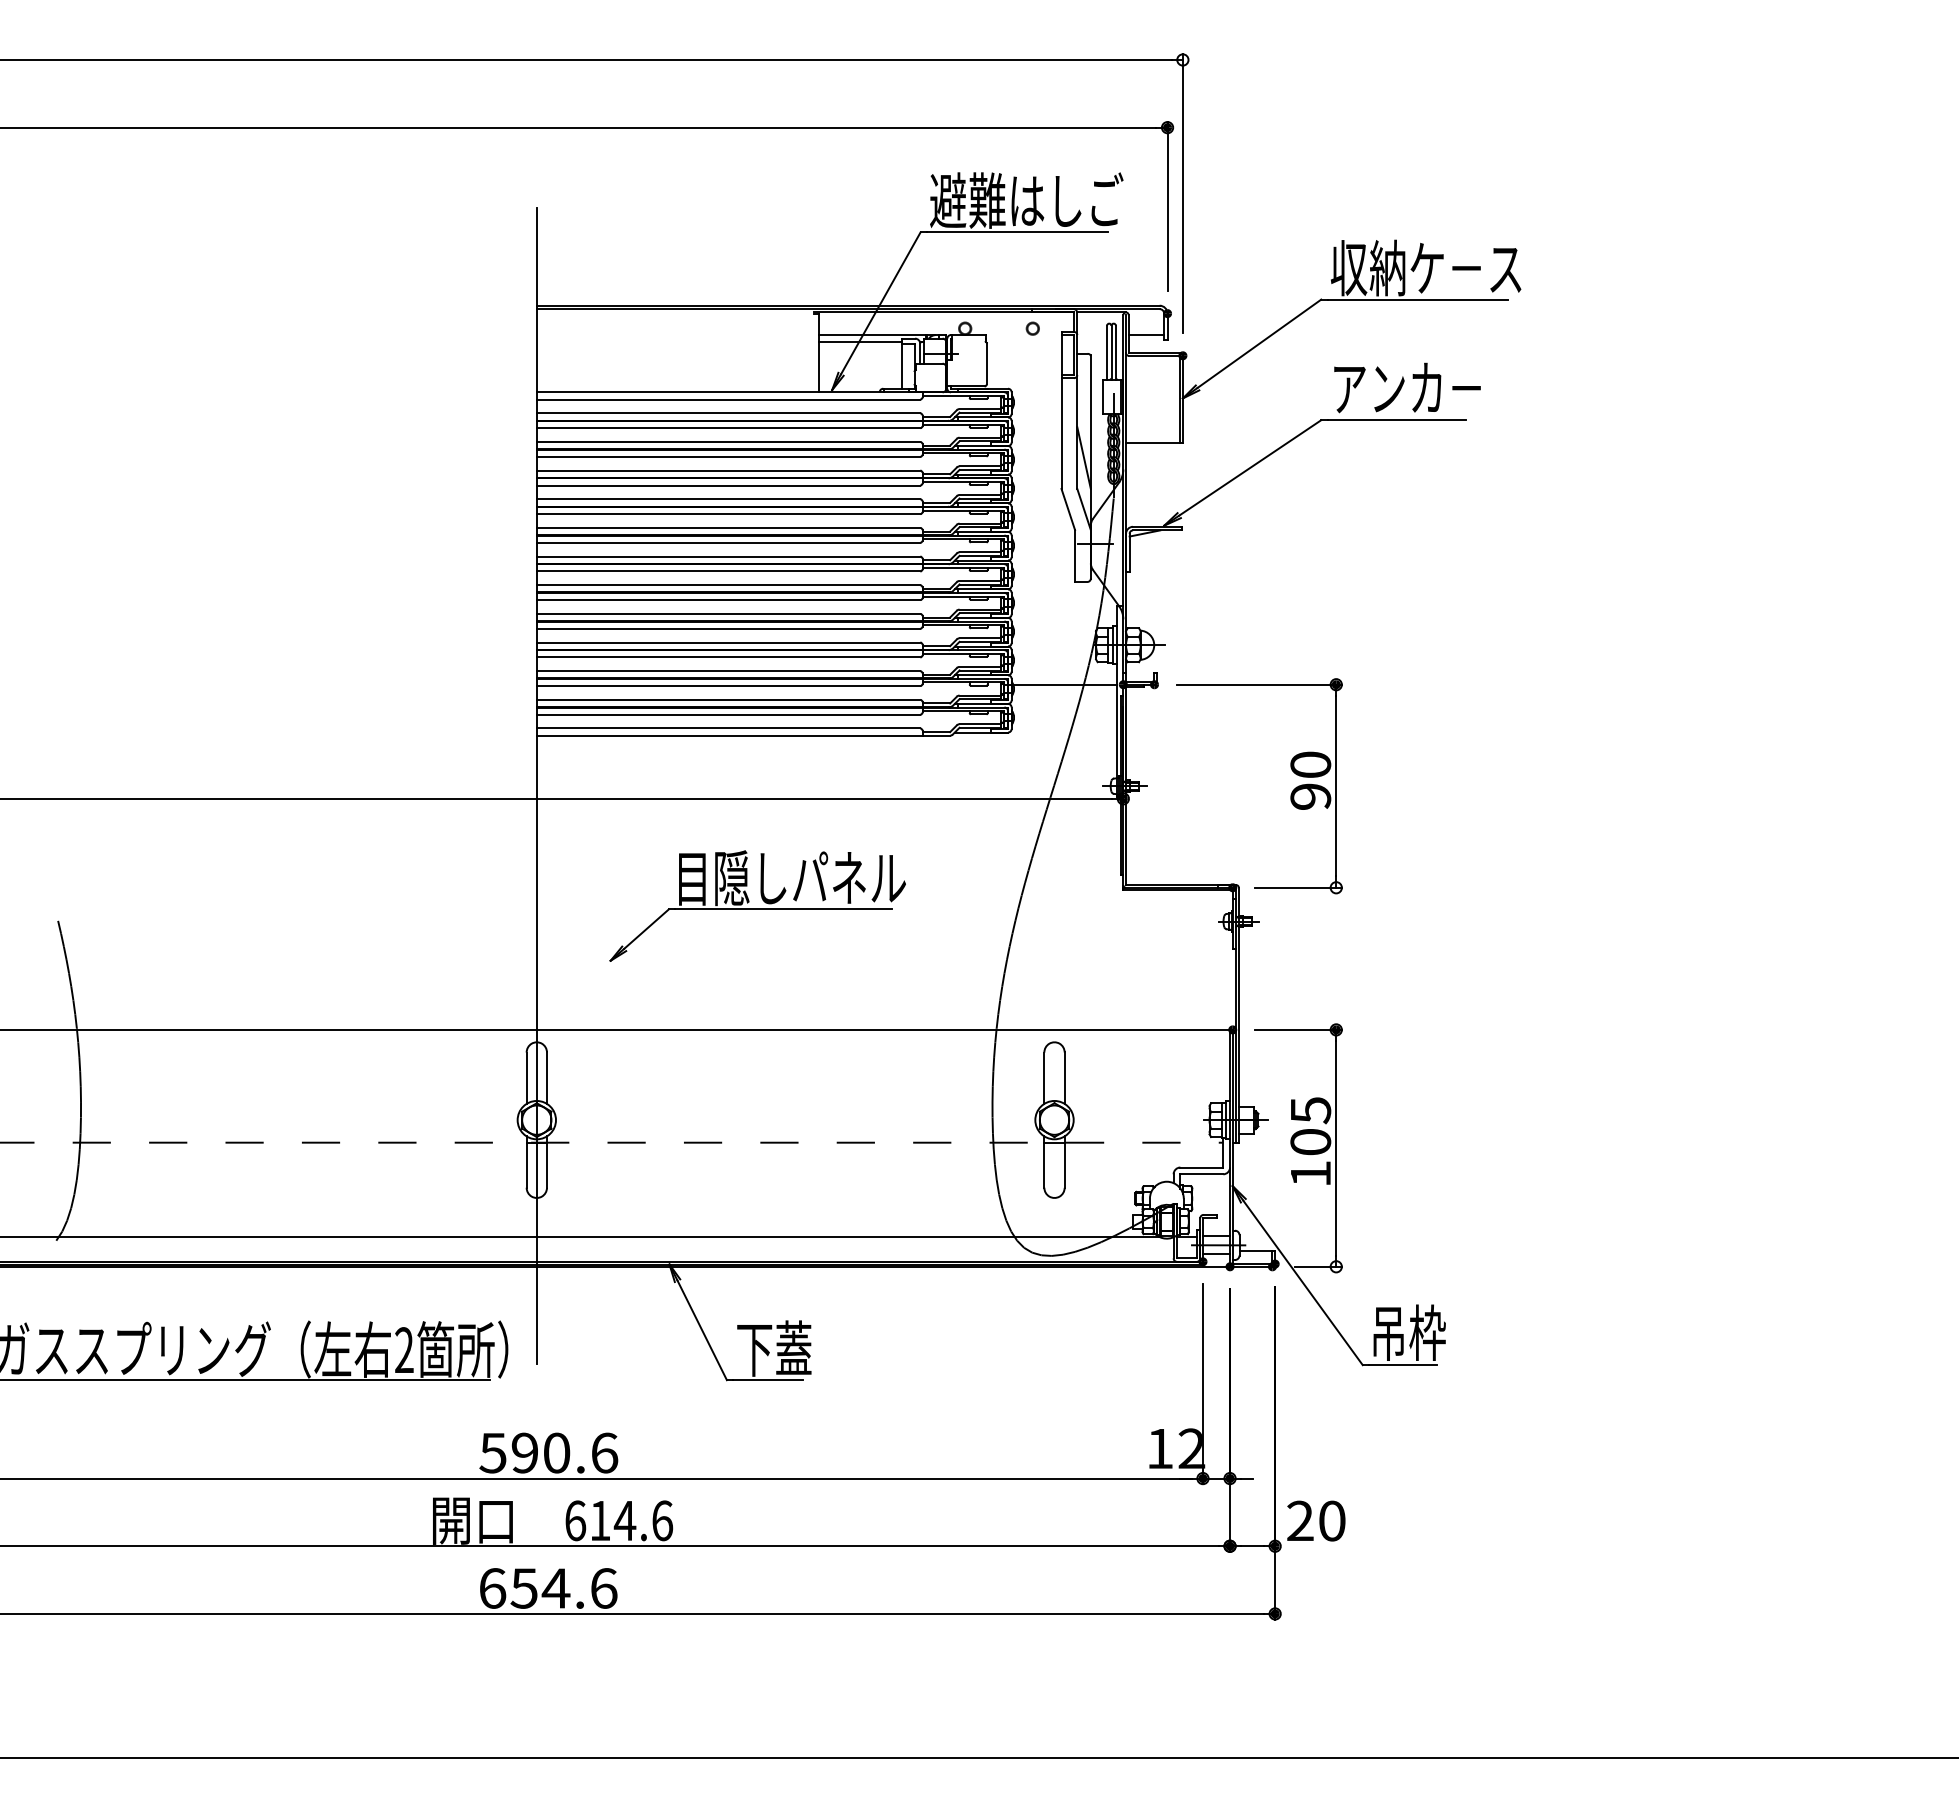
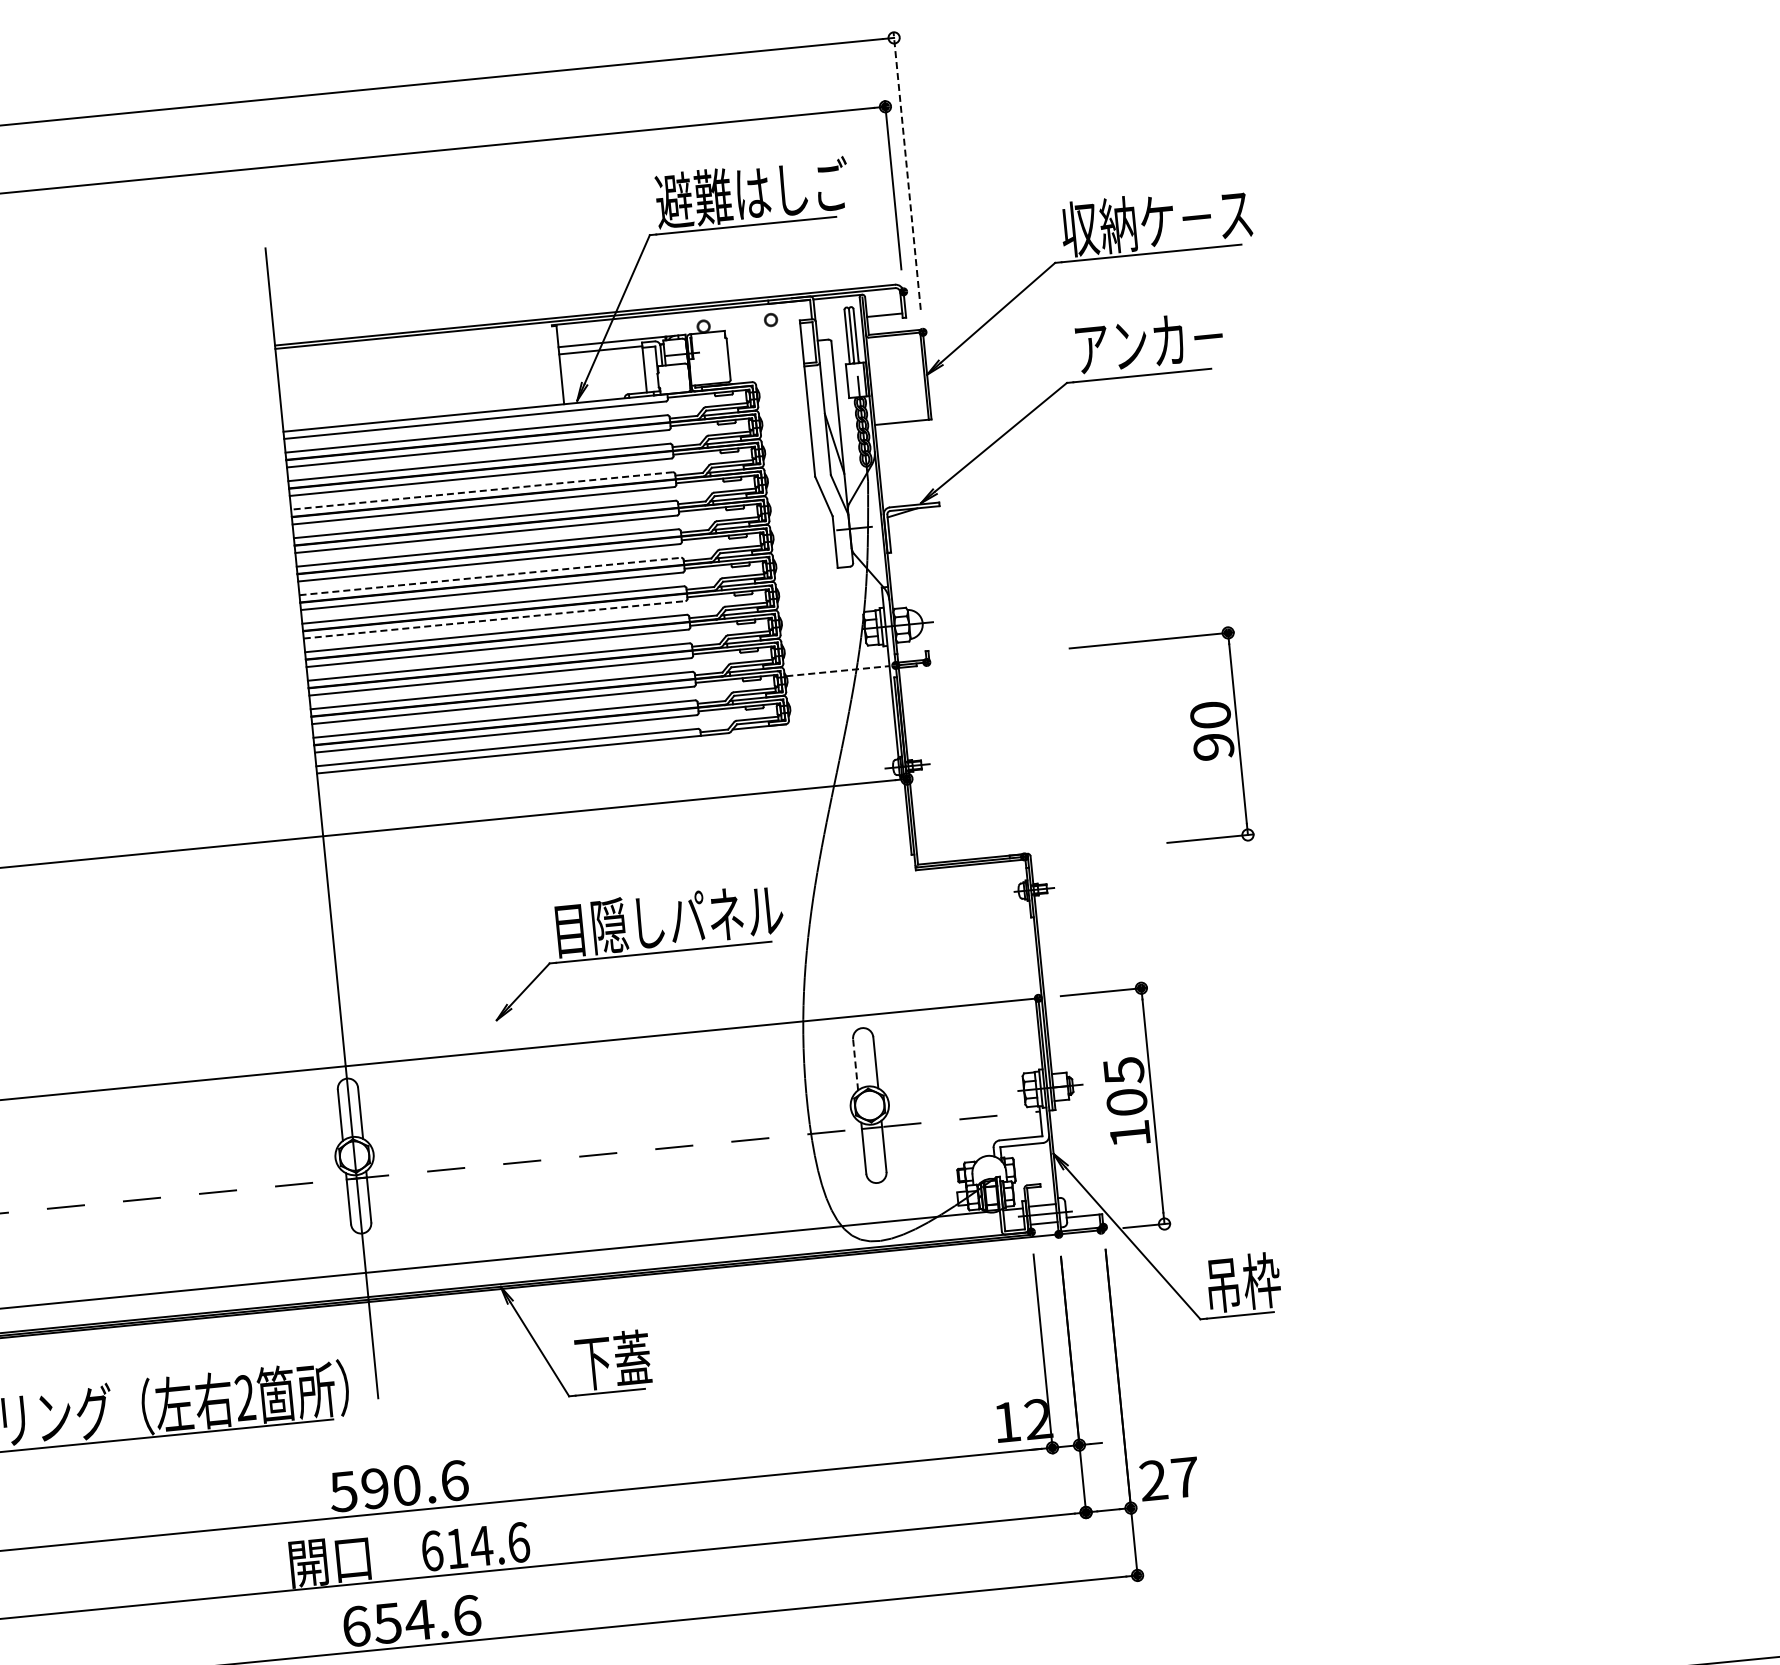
line: (1182, 193) -> (906, 170), solid -> dashed
line: (728, 470) -> (481, 490), solid -> dashed
line: (728, 556) -> (490, 576), solid -> dashed
line: (728, 600) -> (494, 620), solid -> dashed
line: (1065, 684) -> (838, 670), solid -> dashed
part: (1290, 794) -> (1193, 746), moved
part: (757, 905) -> (637, 950), moved
line: (1044, 1078) -> (855, 1065), solid -> dashed
text: (1332, 1520) -> (1185, 1476), 20 -> 27

